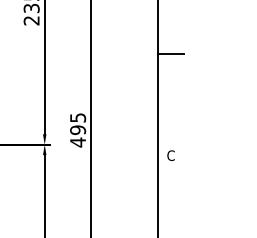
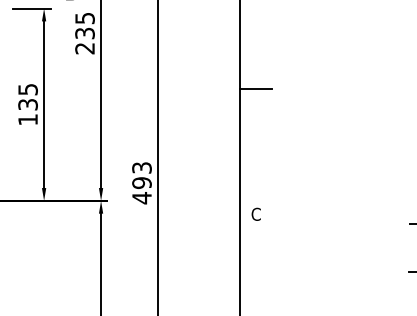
text: (77, 117) -> (141, 167), 495 -> 493

